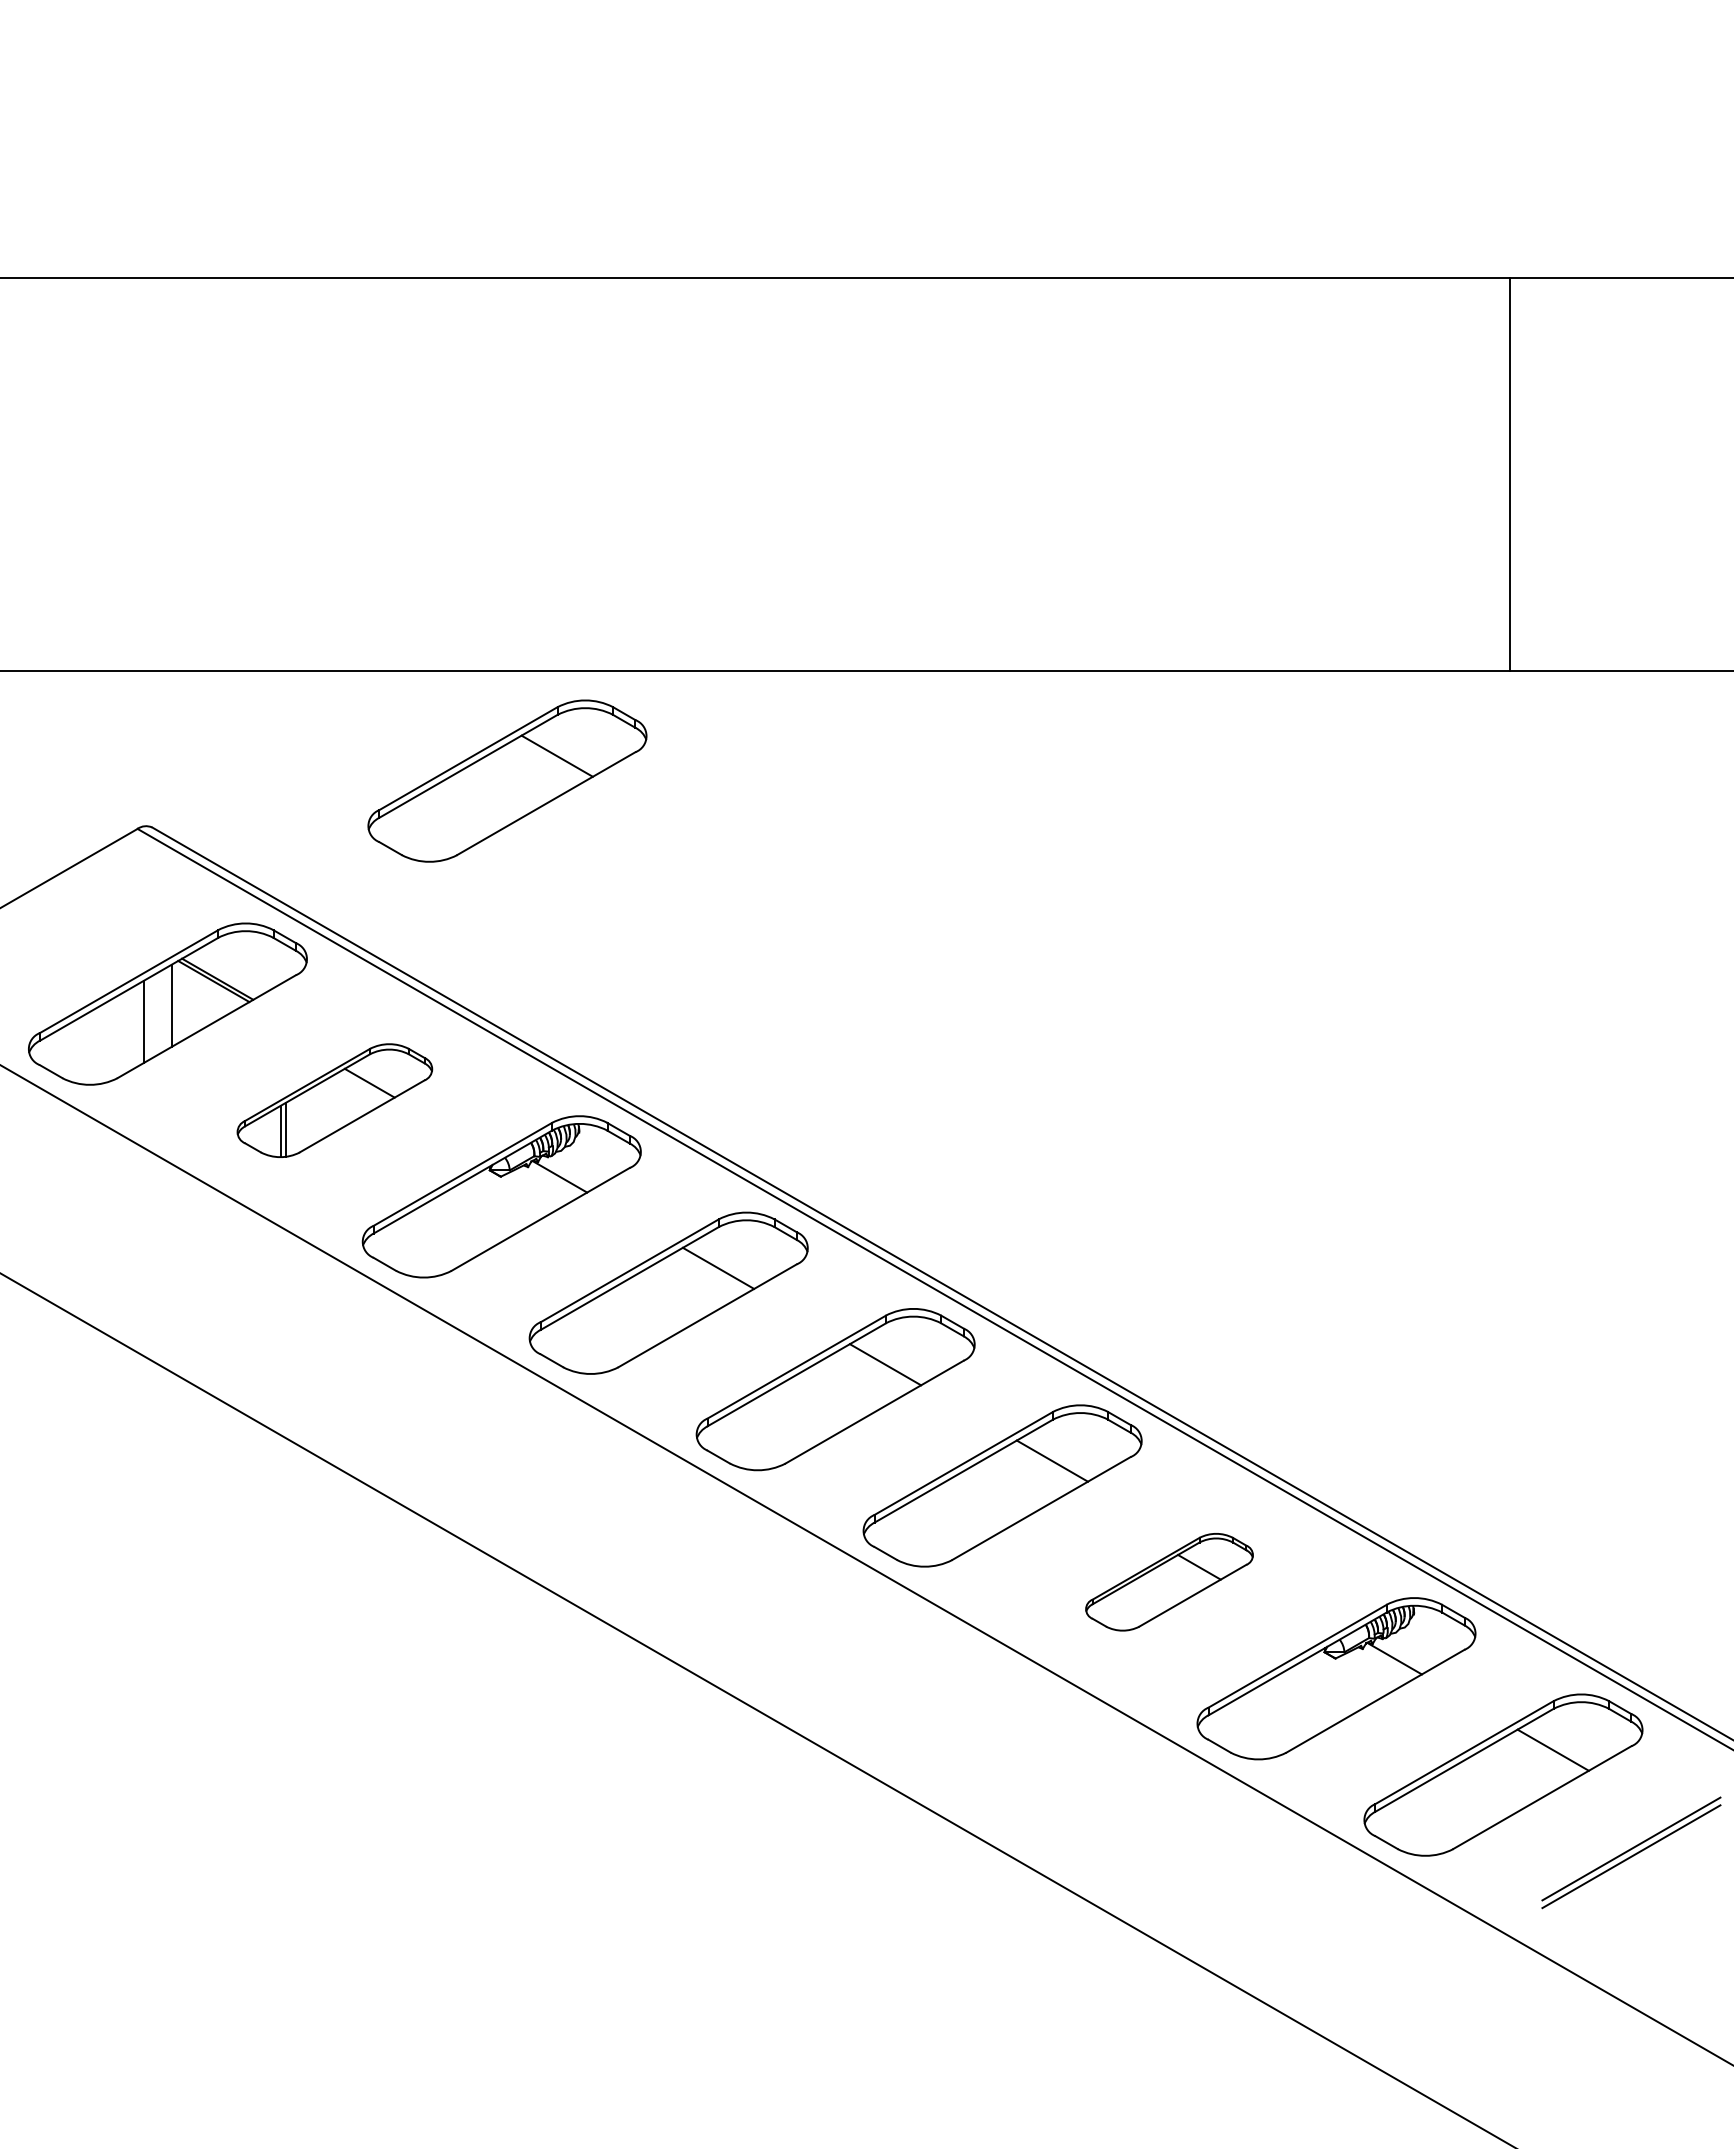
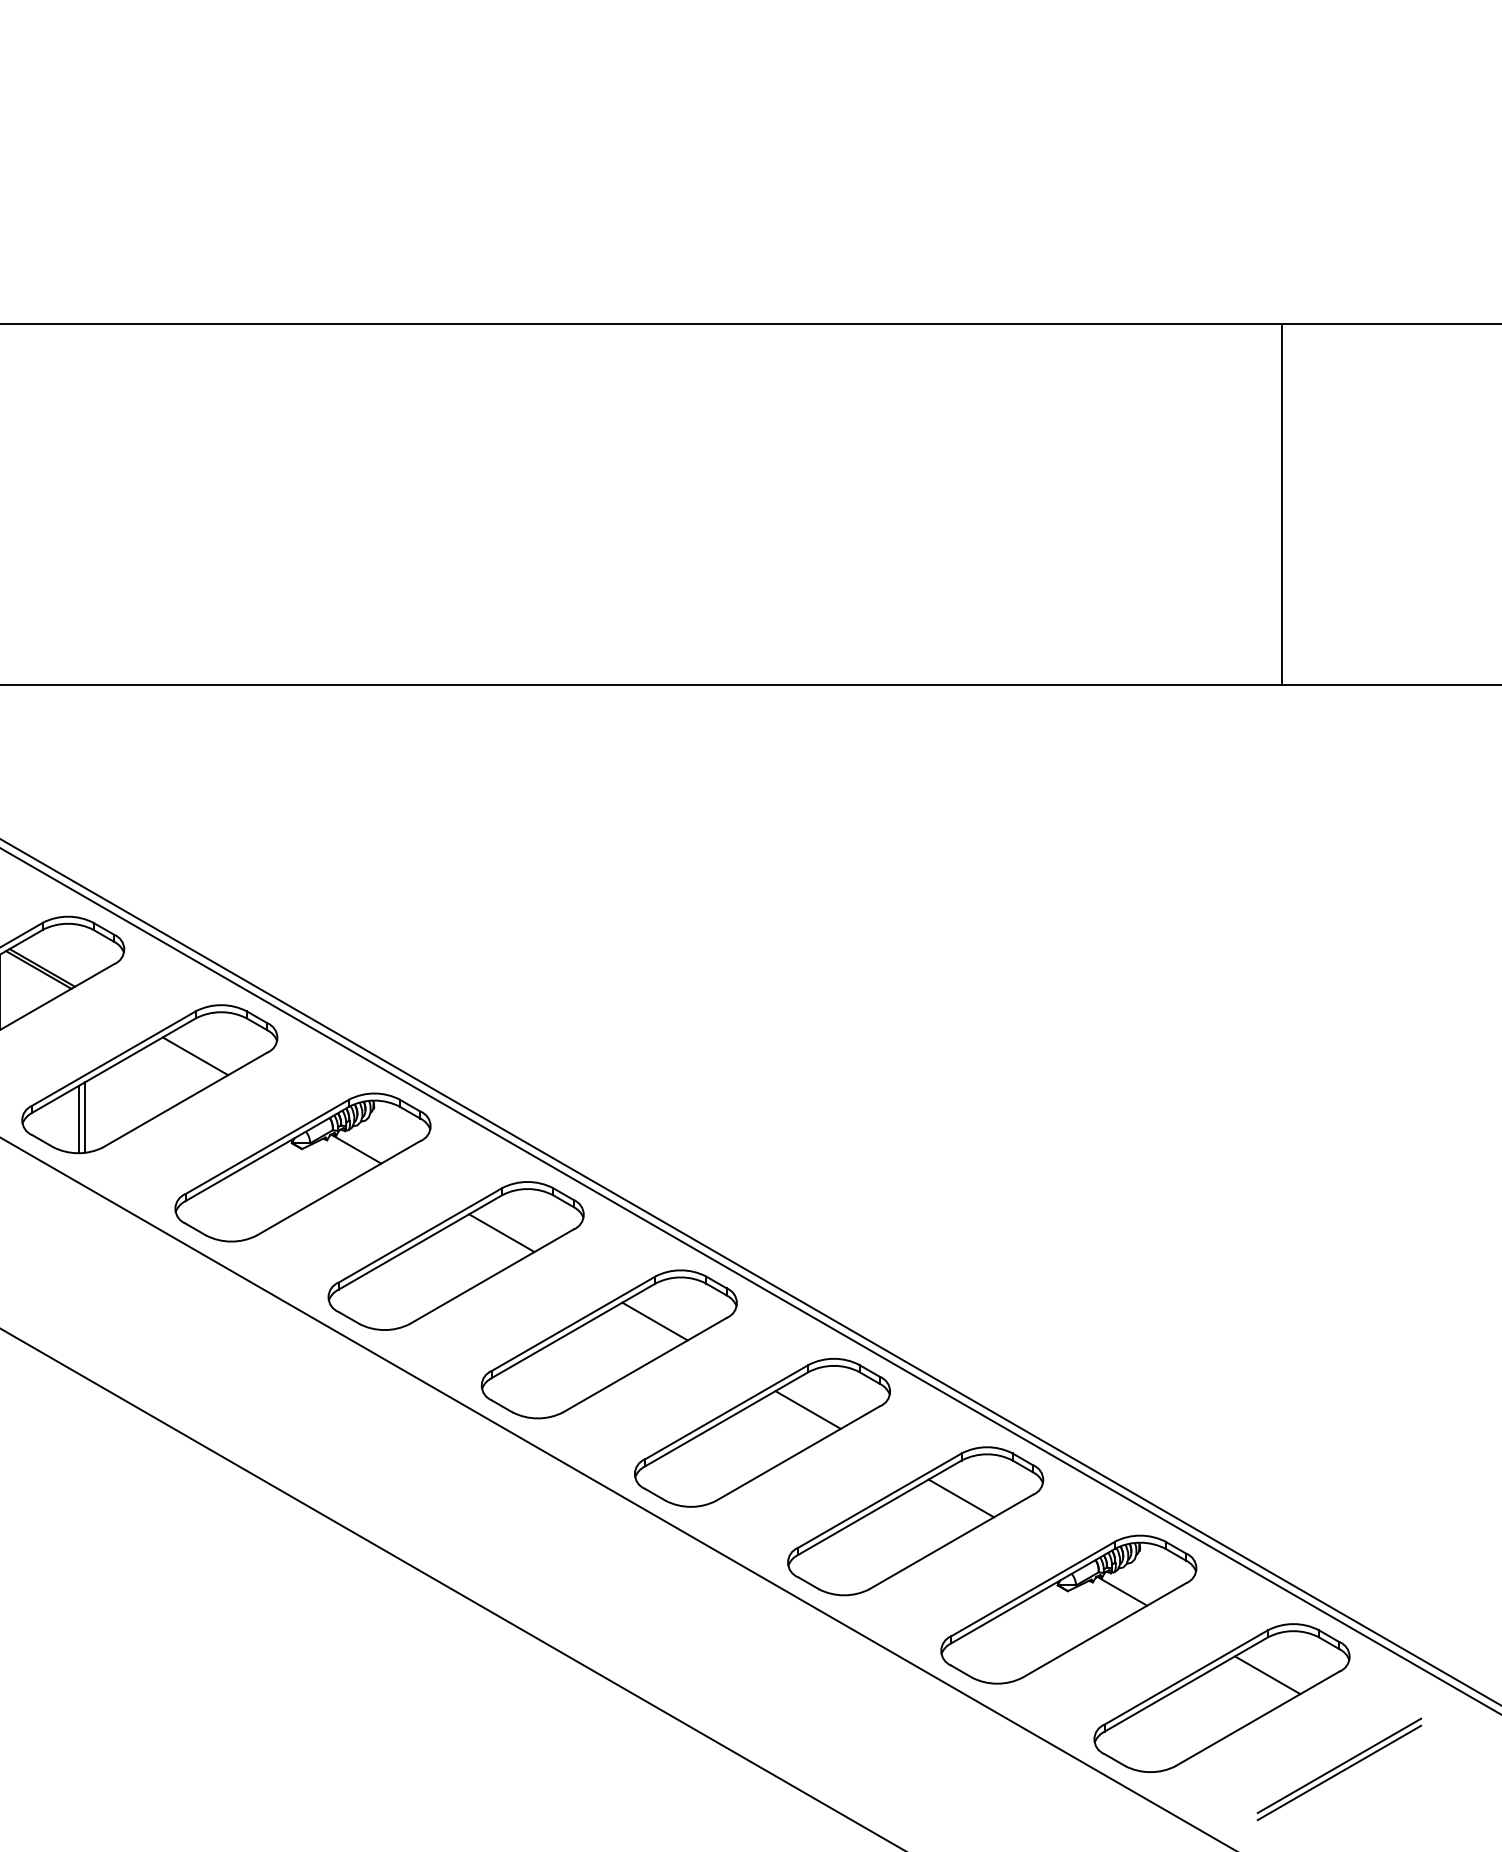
line: (1510, 474) -> (1282, 504), moved
part: (507, 780) -> (308, 785), removed
part: (334, 1100) -> (149, 1079), size x1.43
part: (1169, 1581) -> (915, 1520), size x1.67

